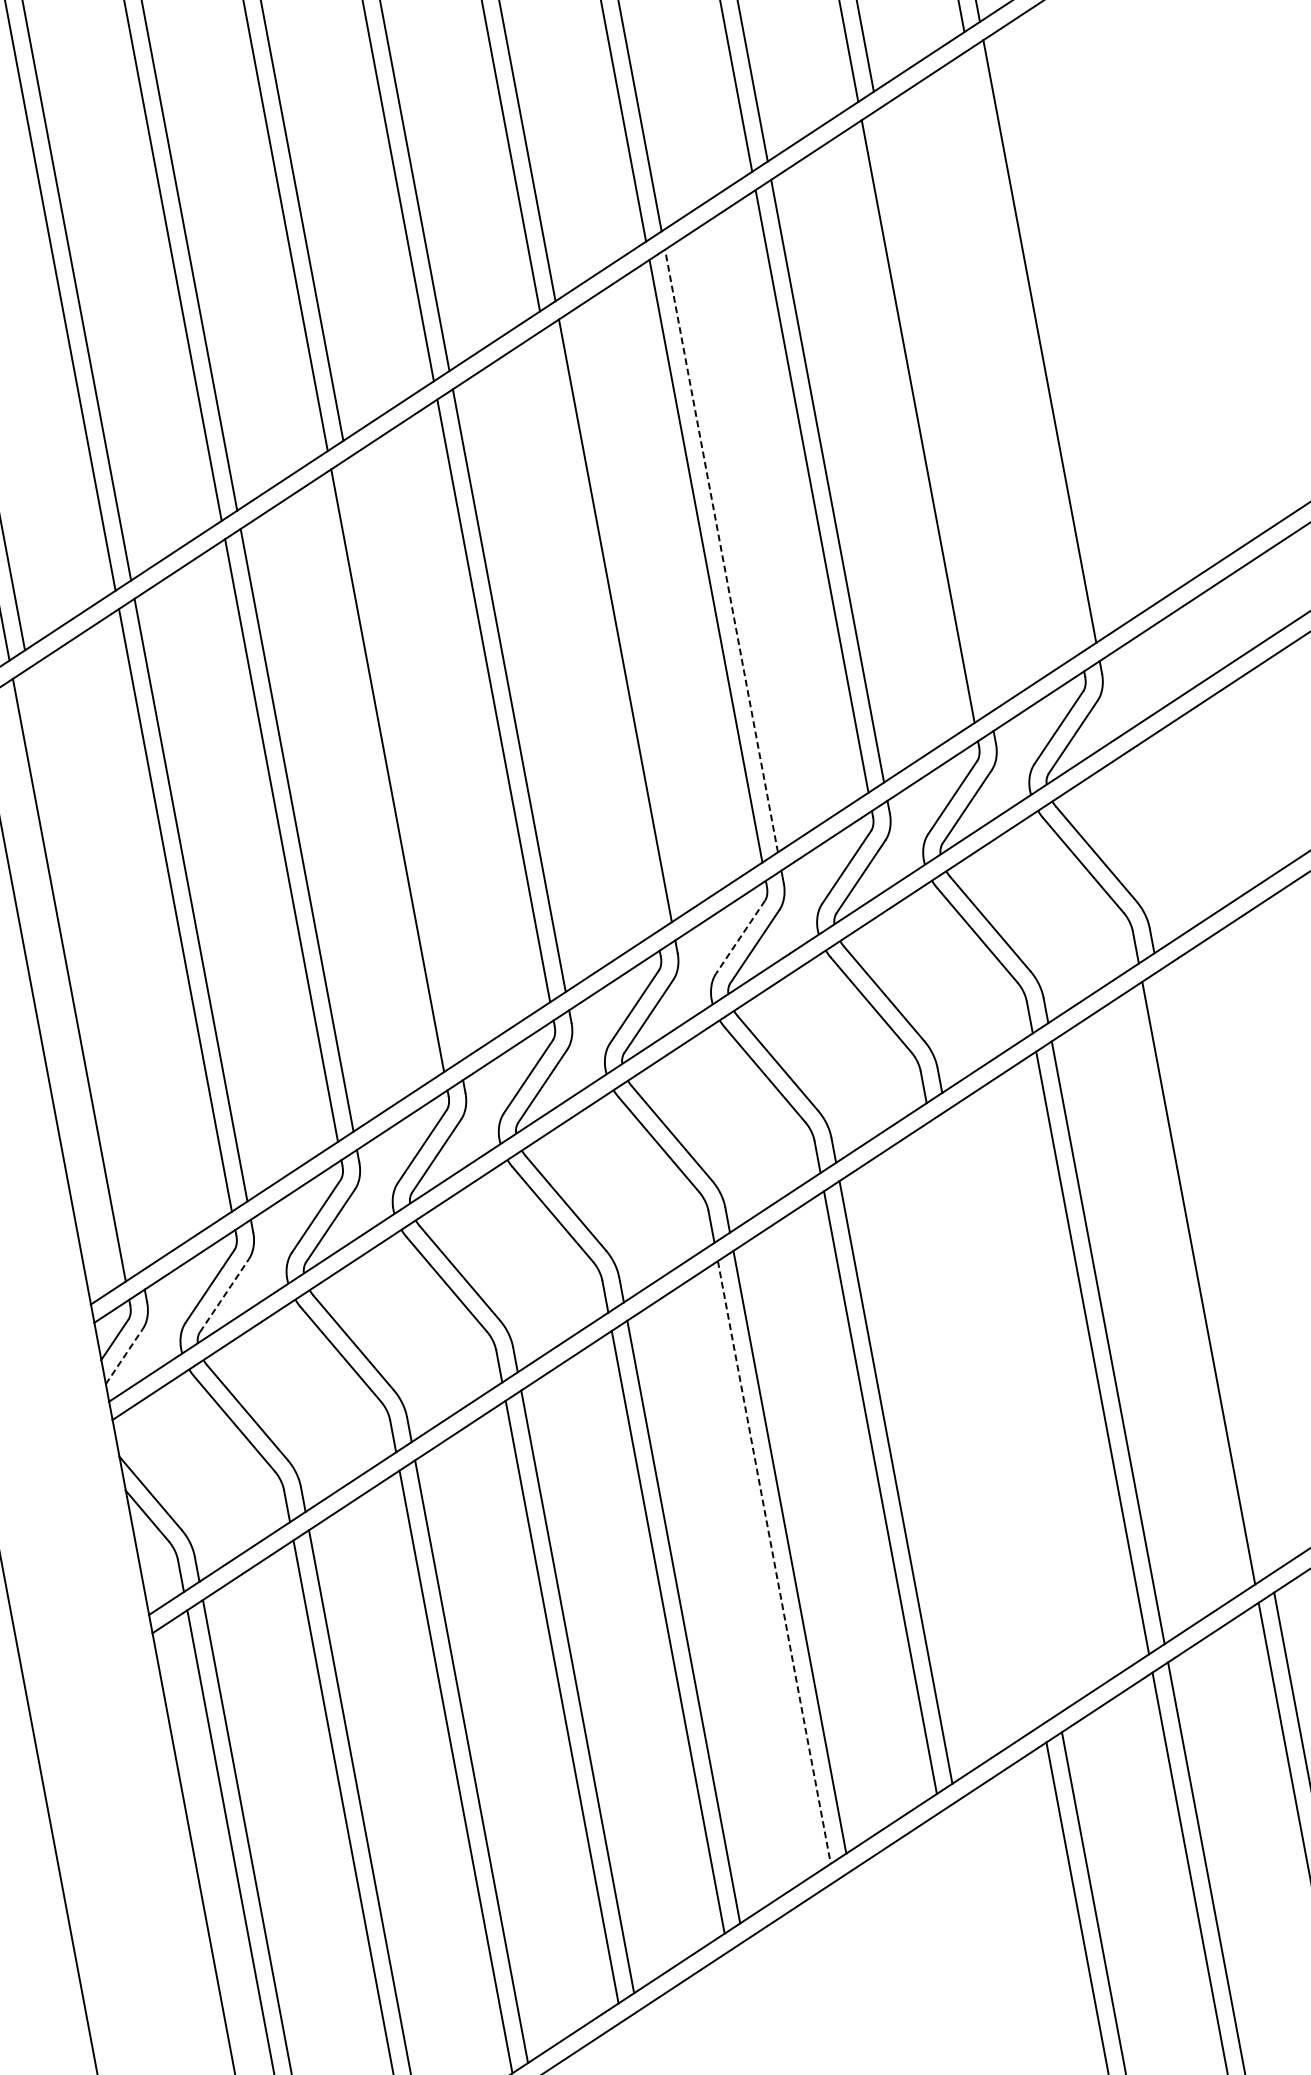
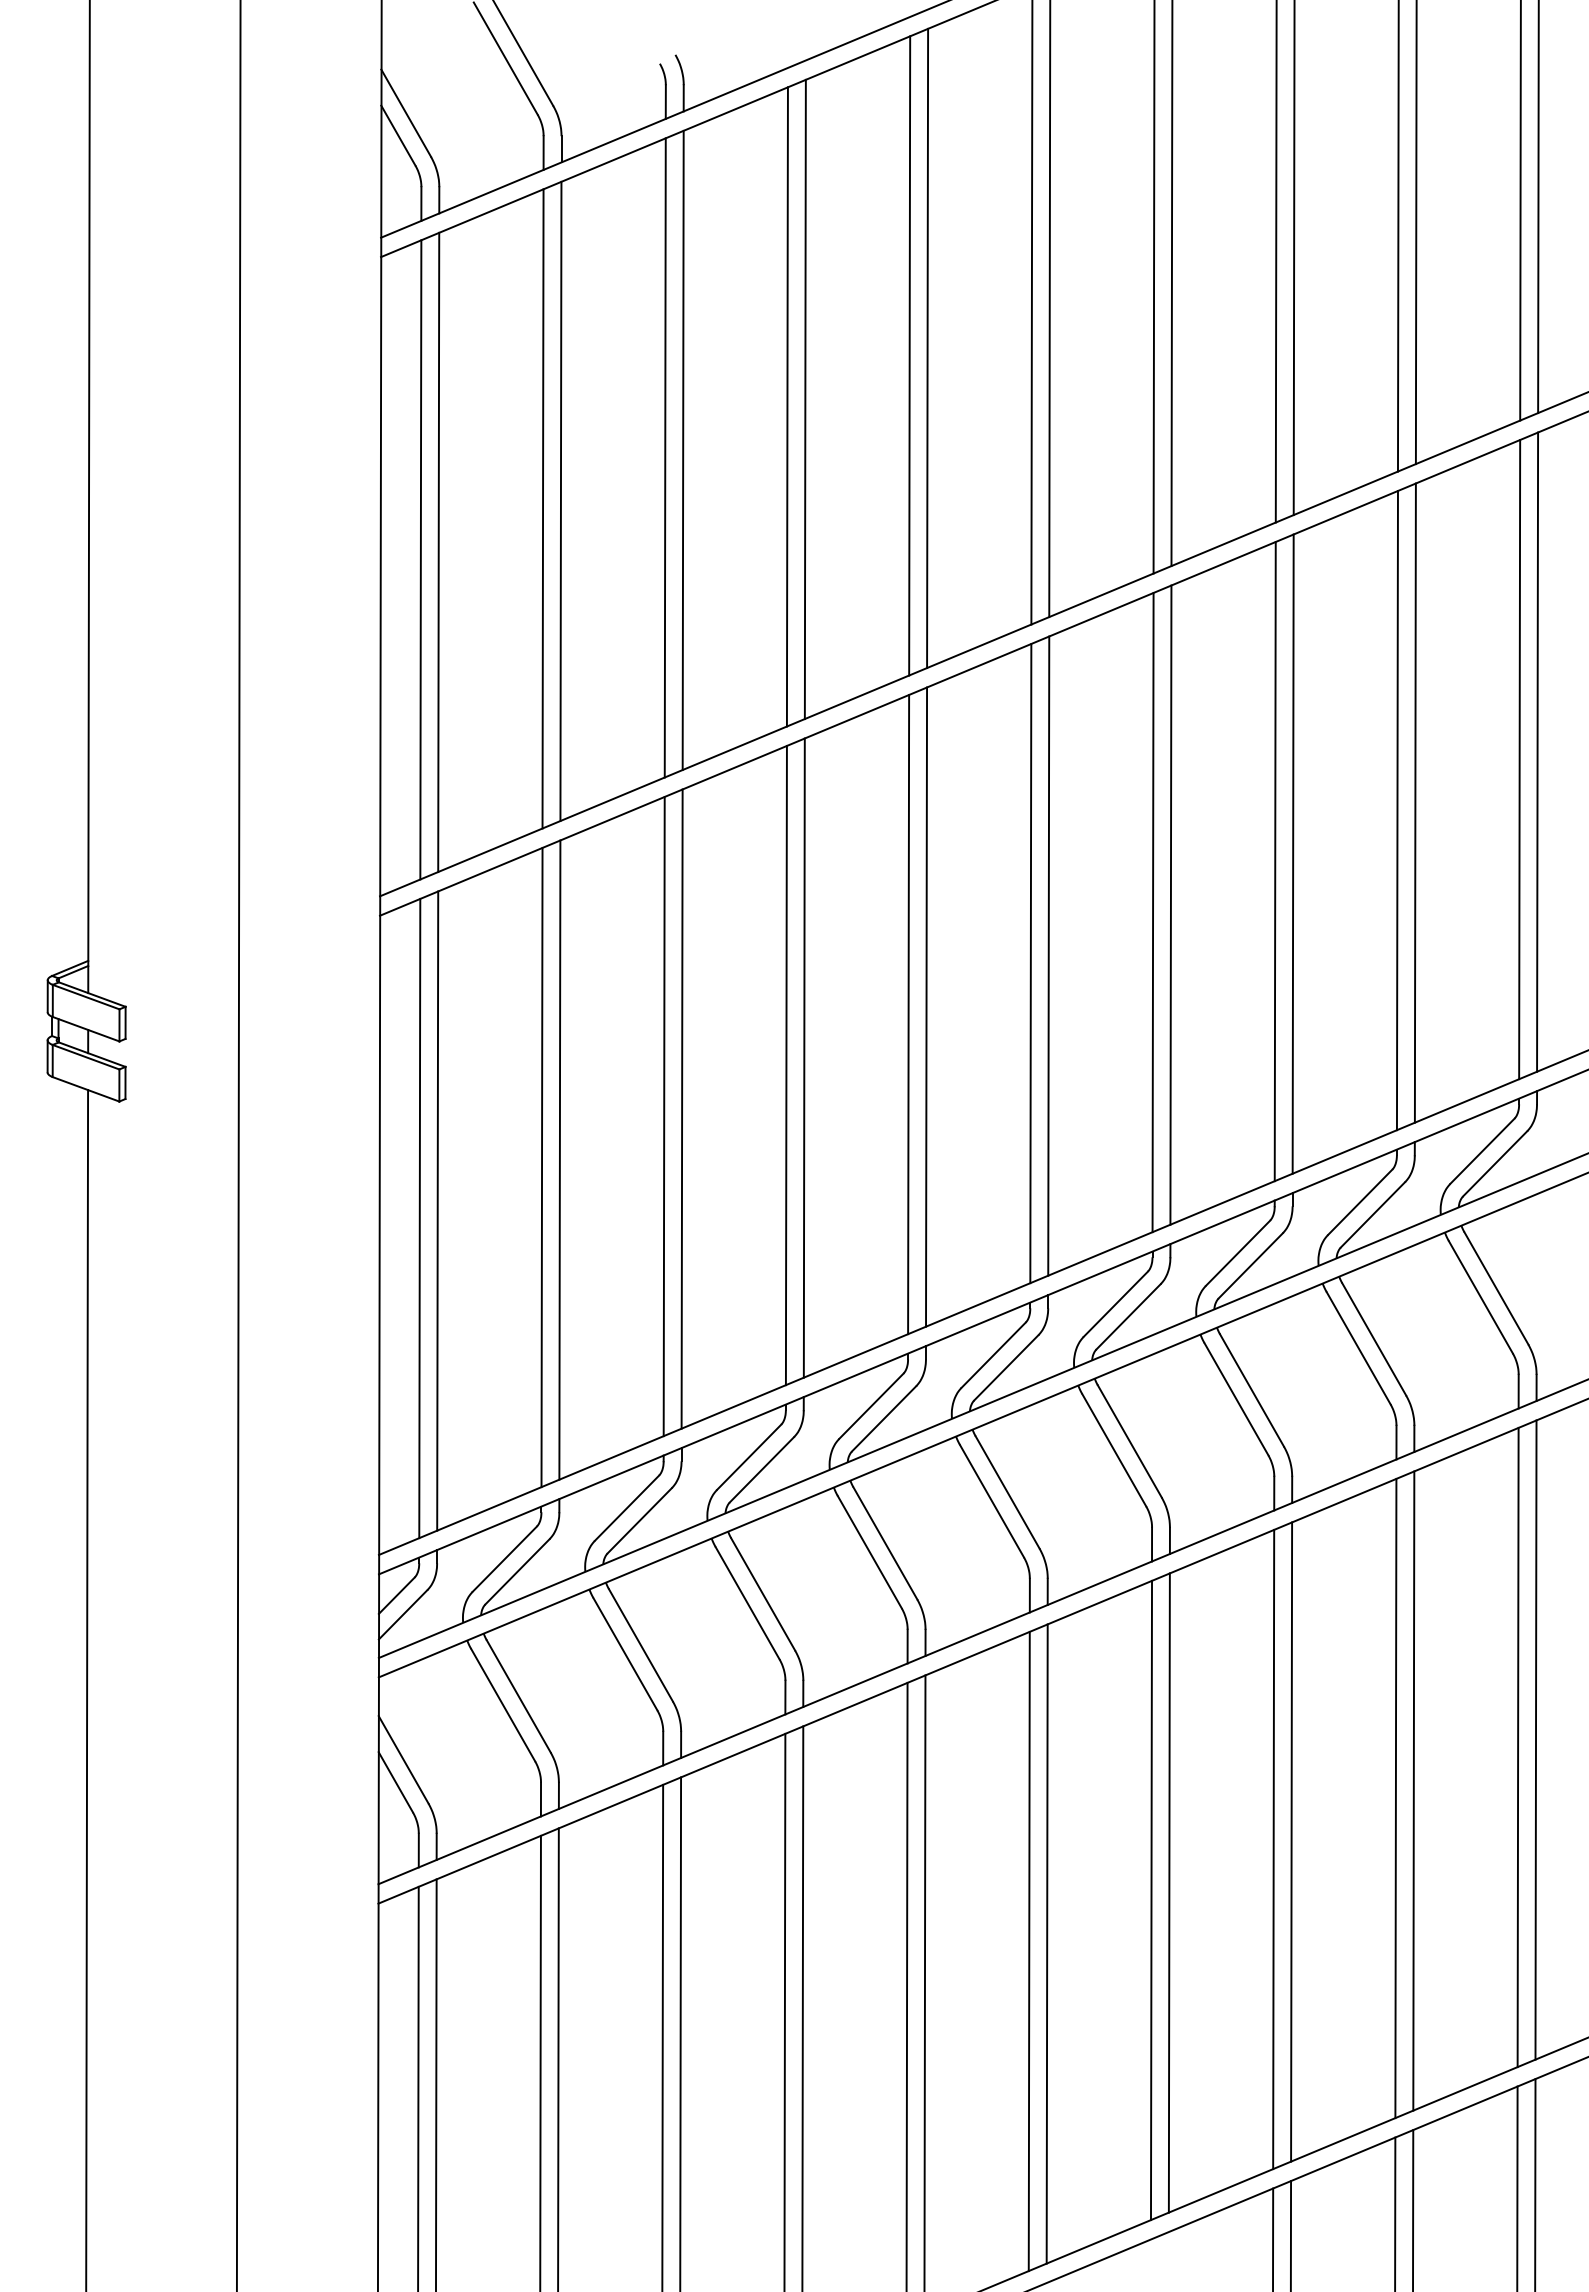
line: (1024, 351) -> (1519, 759), added
line: (932, 410) -> (1414, 802), added
line: (721, 551) -> (1170, 905), dashed -> solid
line: (599, 631) -> (1030, 963), added
line: (402, 760) -> (803, 1057), added
line: (740, 937) -> (1115, 1304), dashed -> solid
line: (84, 969) -> (437, 1210), added
line: (1213, 1272) -> (1535, 1739), added
line: (224, 1295) -> (517, 1571), dashed -> solid
line: (124, 1356) -> (403, 1614), dashed -> solid
line: (1001, 1412) -> (1291, 1841), added
line: (986, 1422) -> (1273, 1849), added
line: (774, 1562) -> (1029, 1951), dashed -> solid

